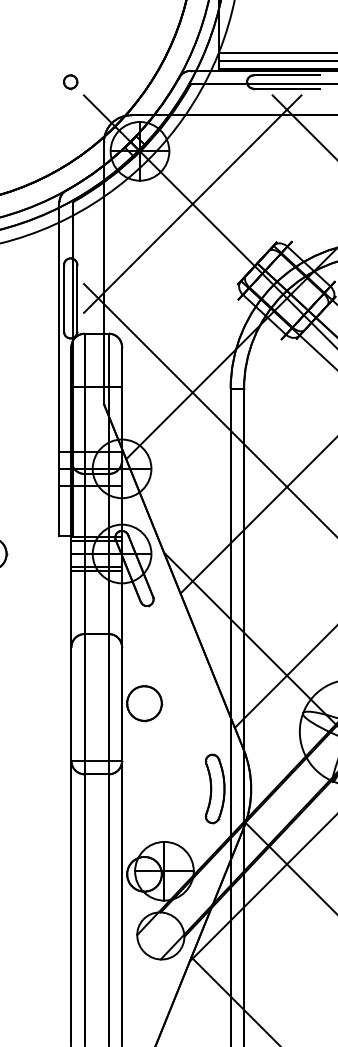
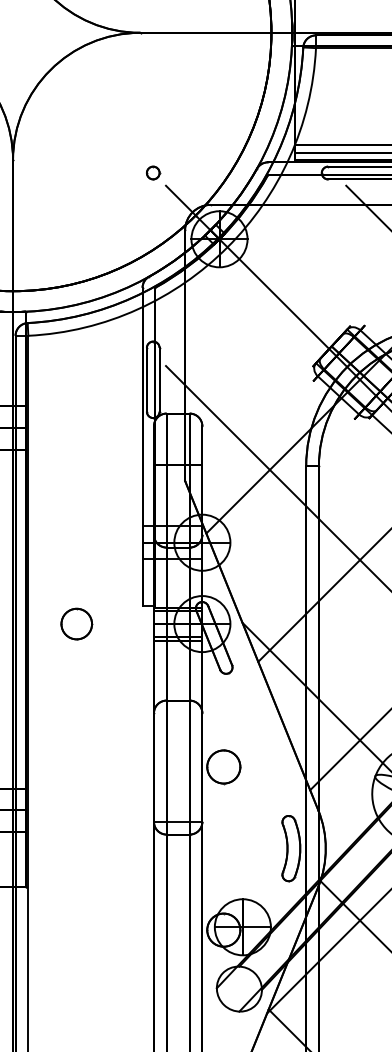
line: (192, 203) -> (269, 289), removed

